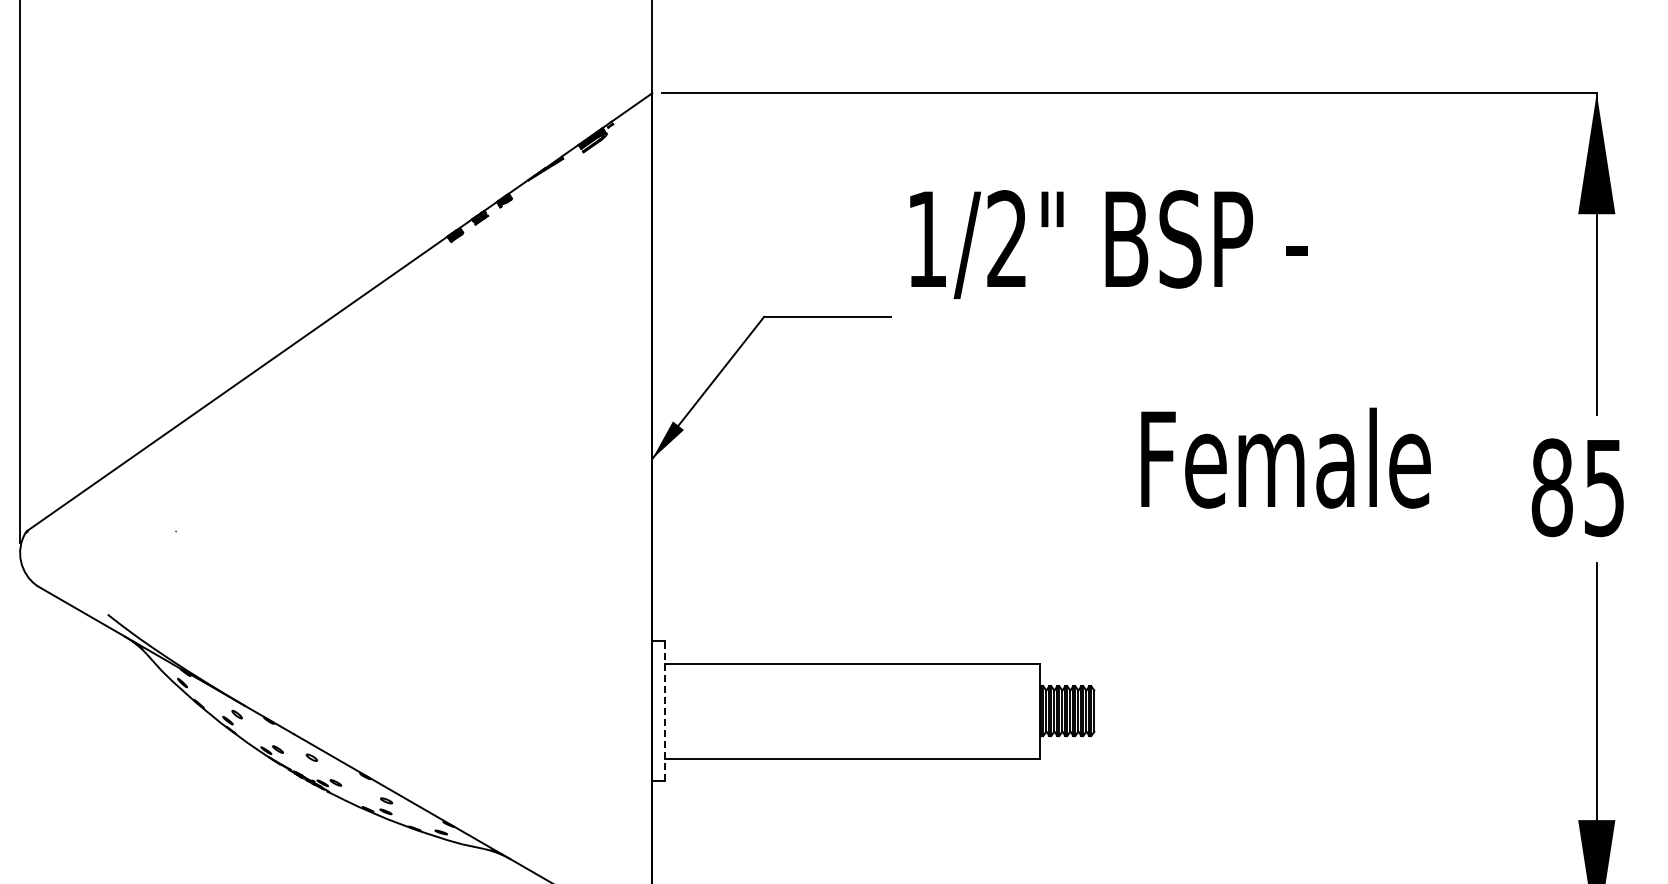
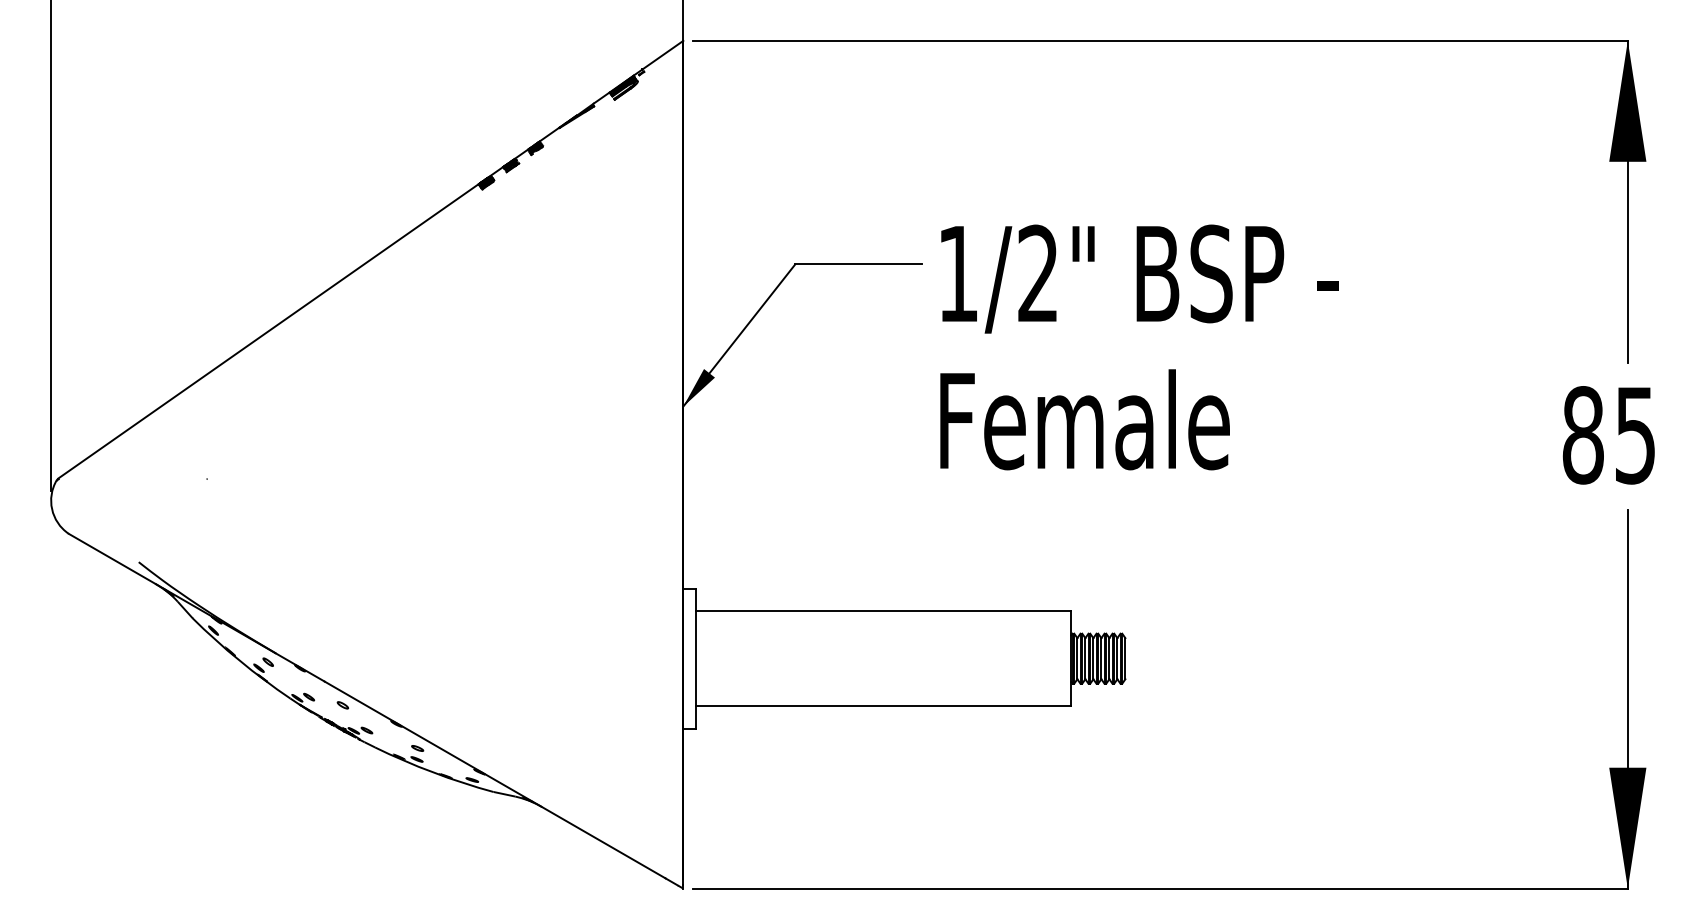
text: (1108, 243) -> (1139, 278), moved
text: (1285, 457) -> (1084, 419), moved
line: (664, 710) -> (695, 658), dashed -> solid

